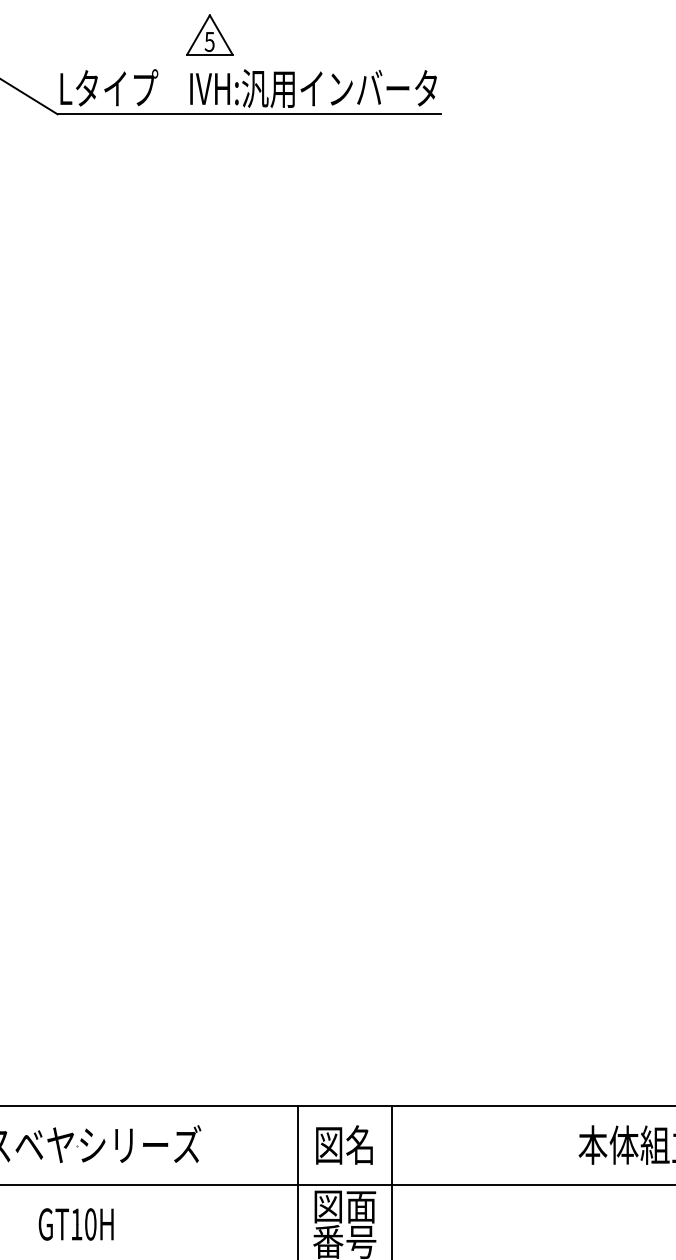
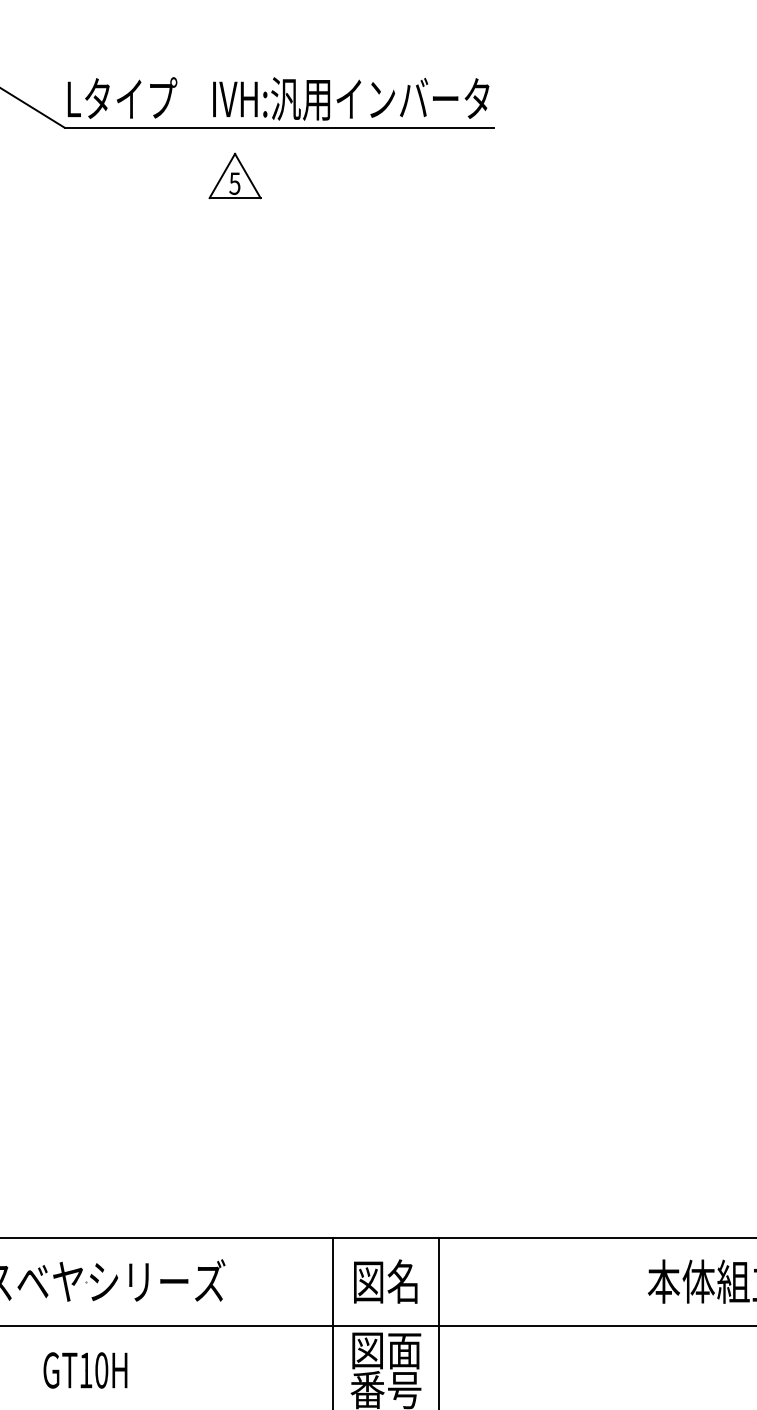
part: (209, 34) -> (234, 175), moved

